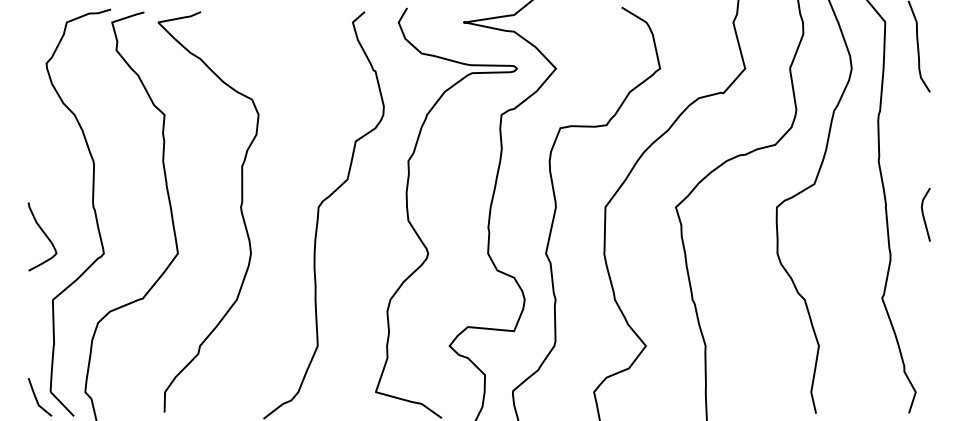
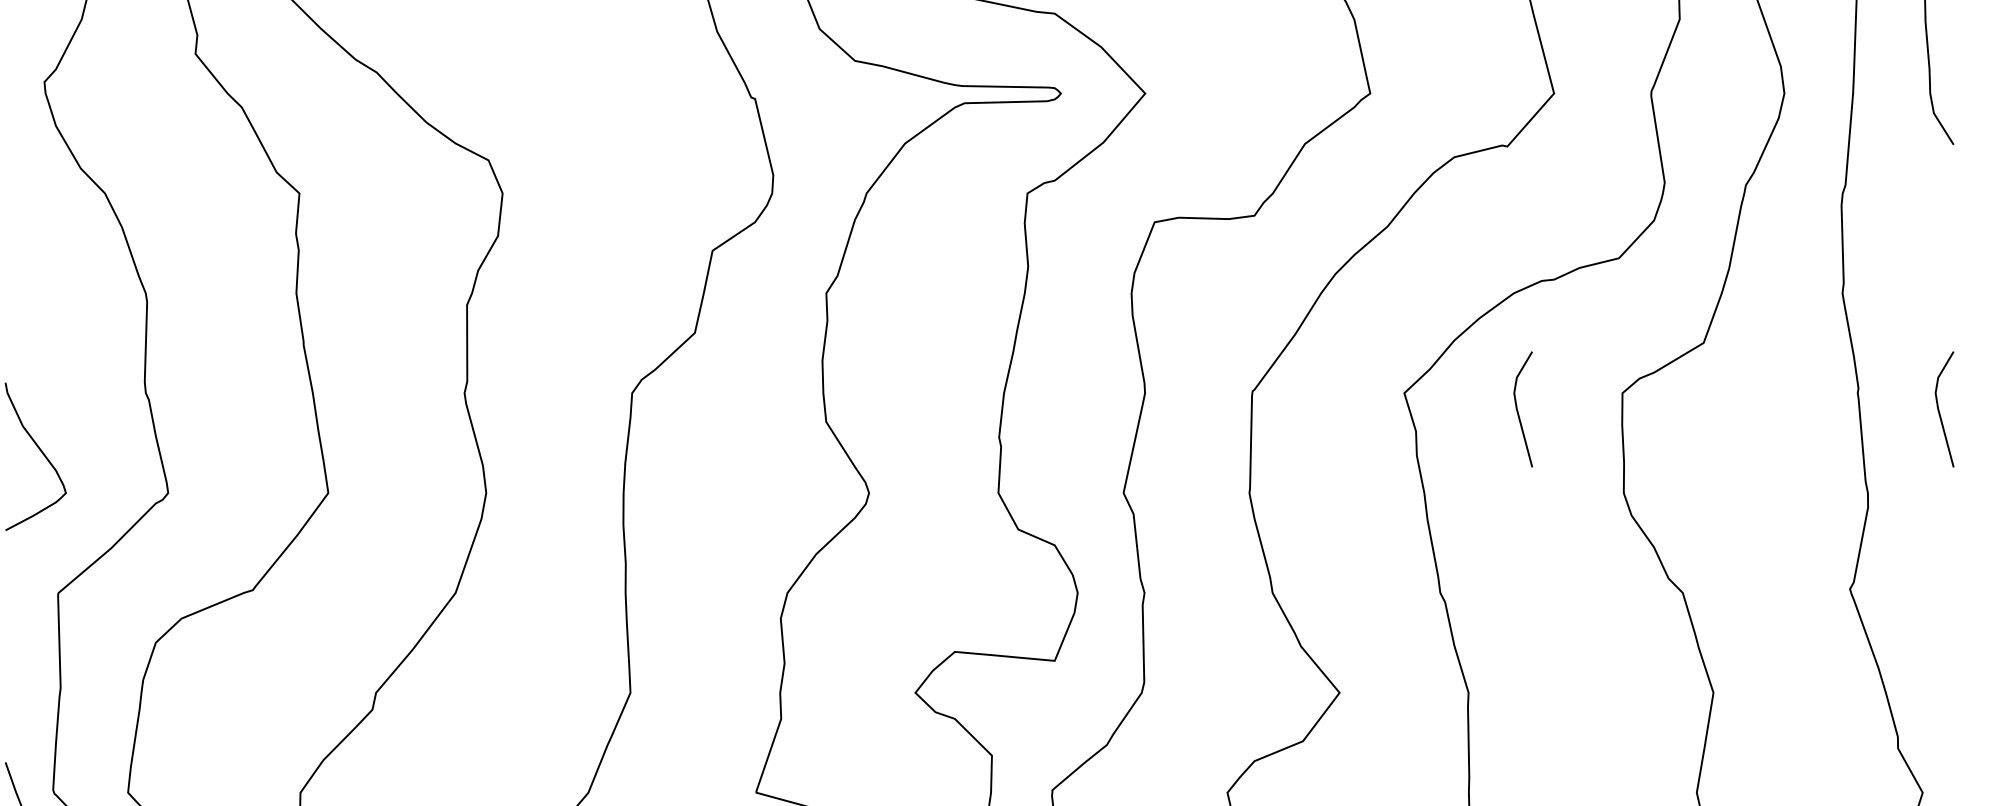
line: (729, 215) -> (1520, 410), added

